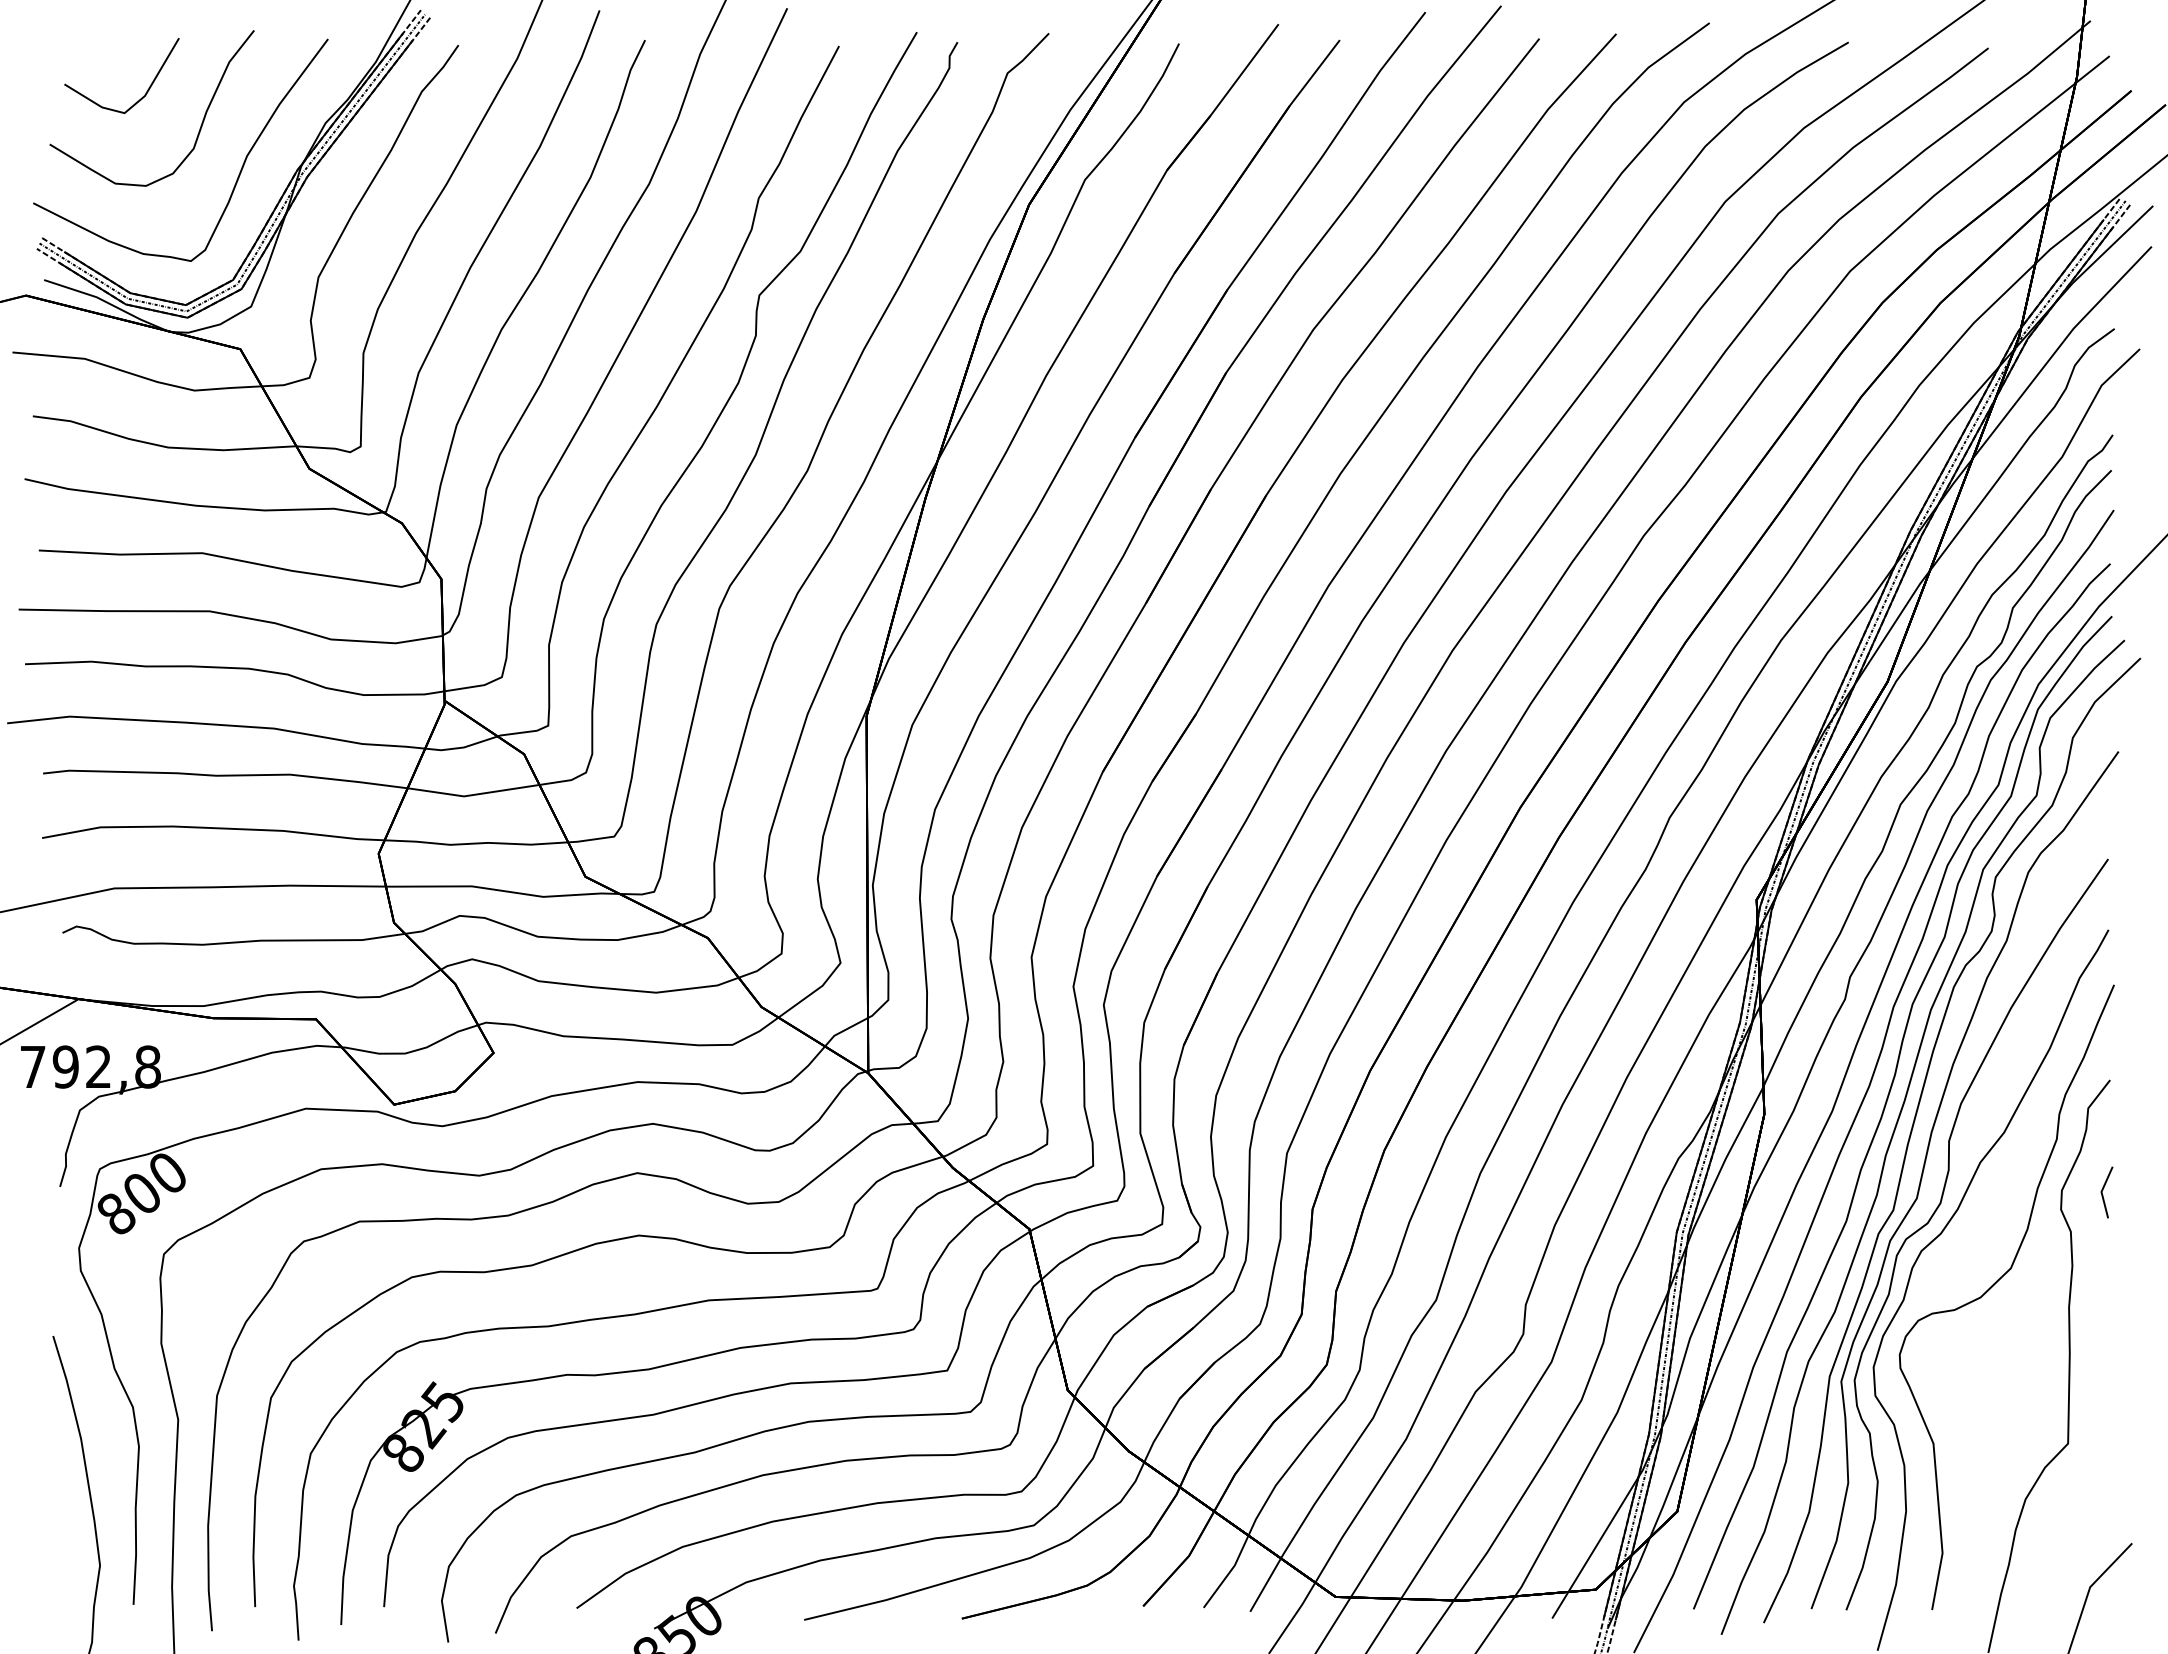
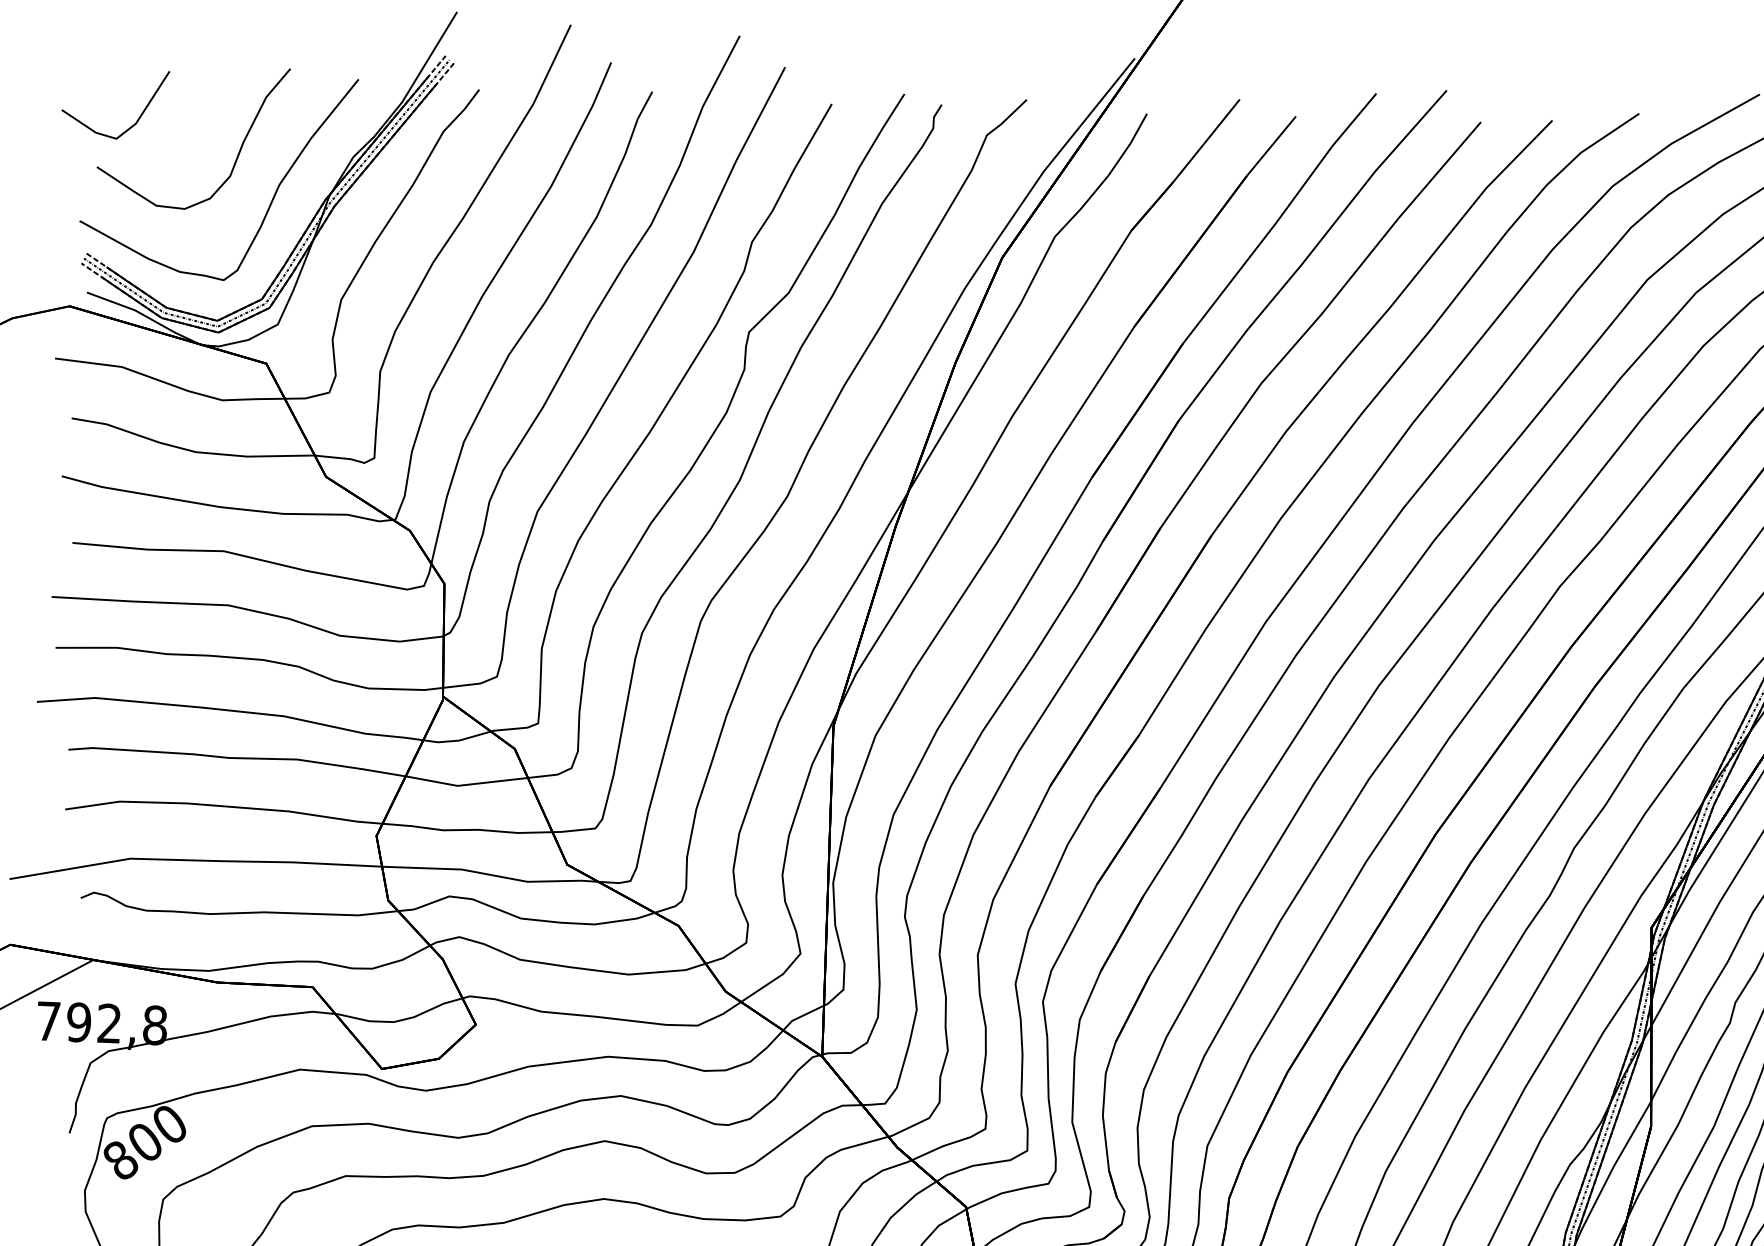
line: (142, 96) -> (133, 124), moved

